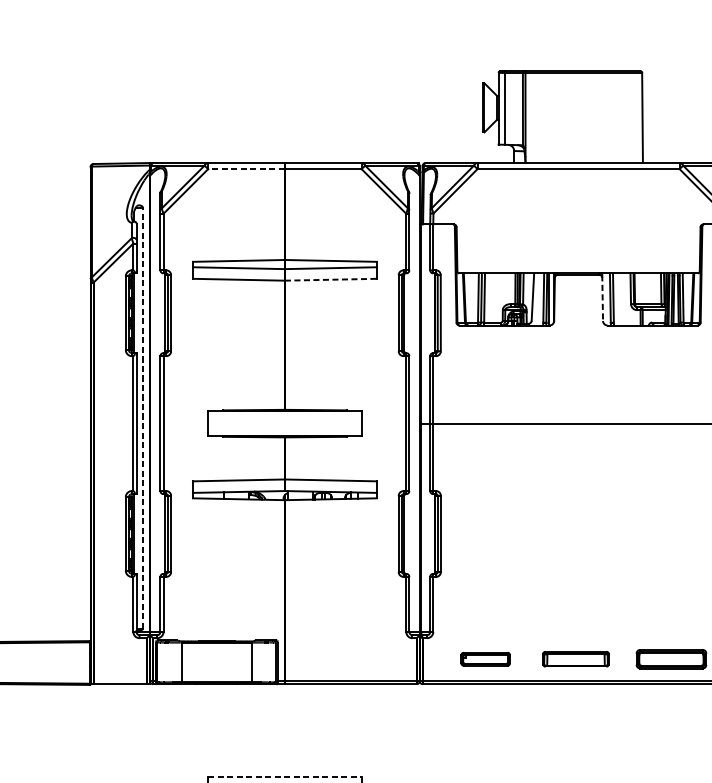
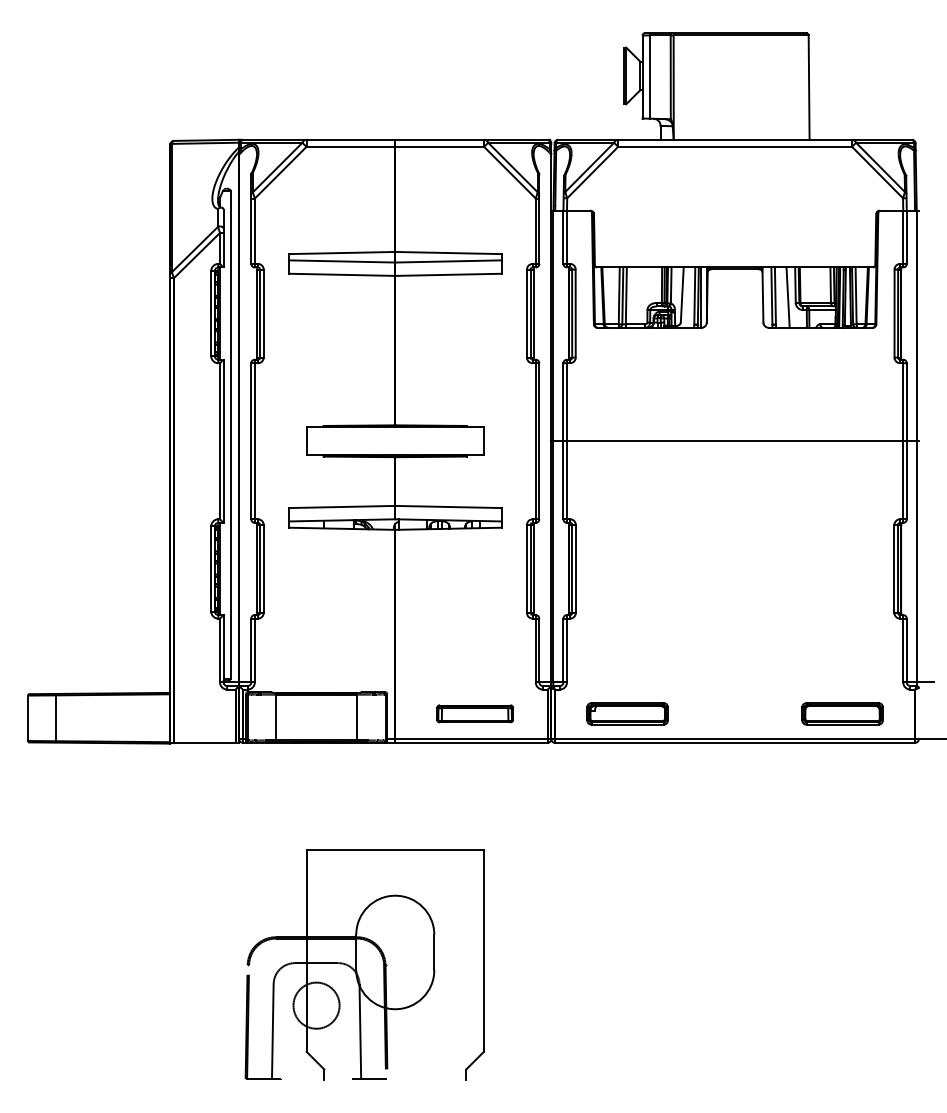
line: (246, 168) -> (350, 146), dashed -> solid
line: (331, 279) -> (449, 274), dashed -> solid
line: (602, 298) -> (762, 296), dashed -> solid
line: (623, 299) -> (787, 297), added
line: (142, 417) -> (230, 434), dashed -> solid
part: (485, 658) -> (627, 713), size x1.43
part: (576, 658) -> (475, 713), moved
line: (285, 776) -> (395, 849), dashed -> solid

